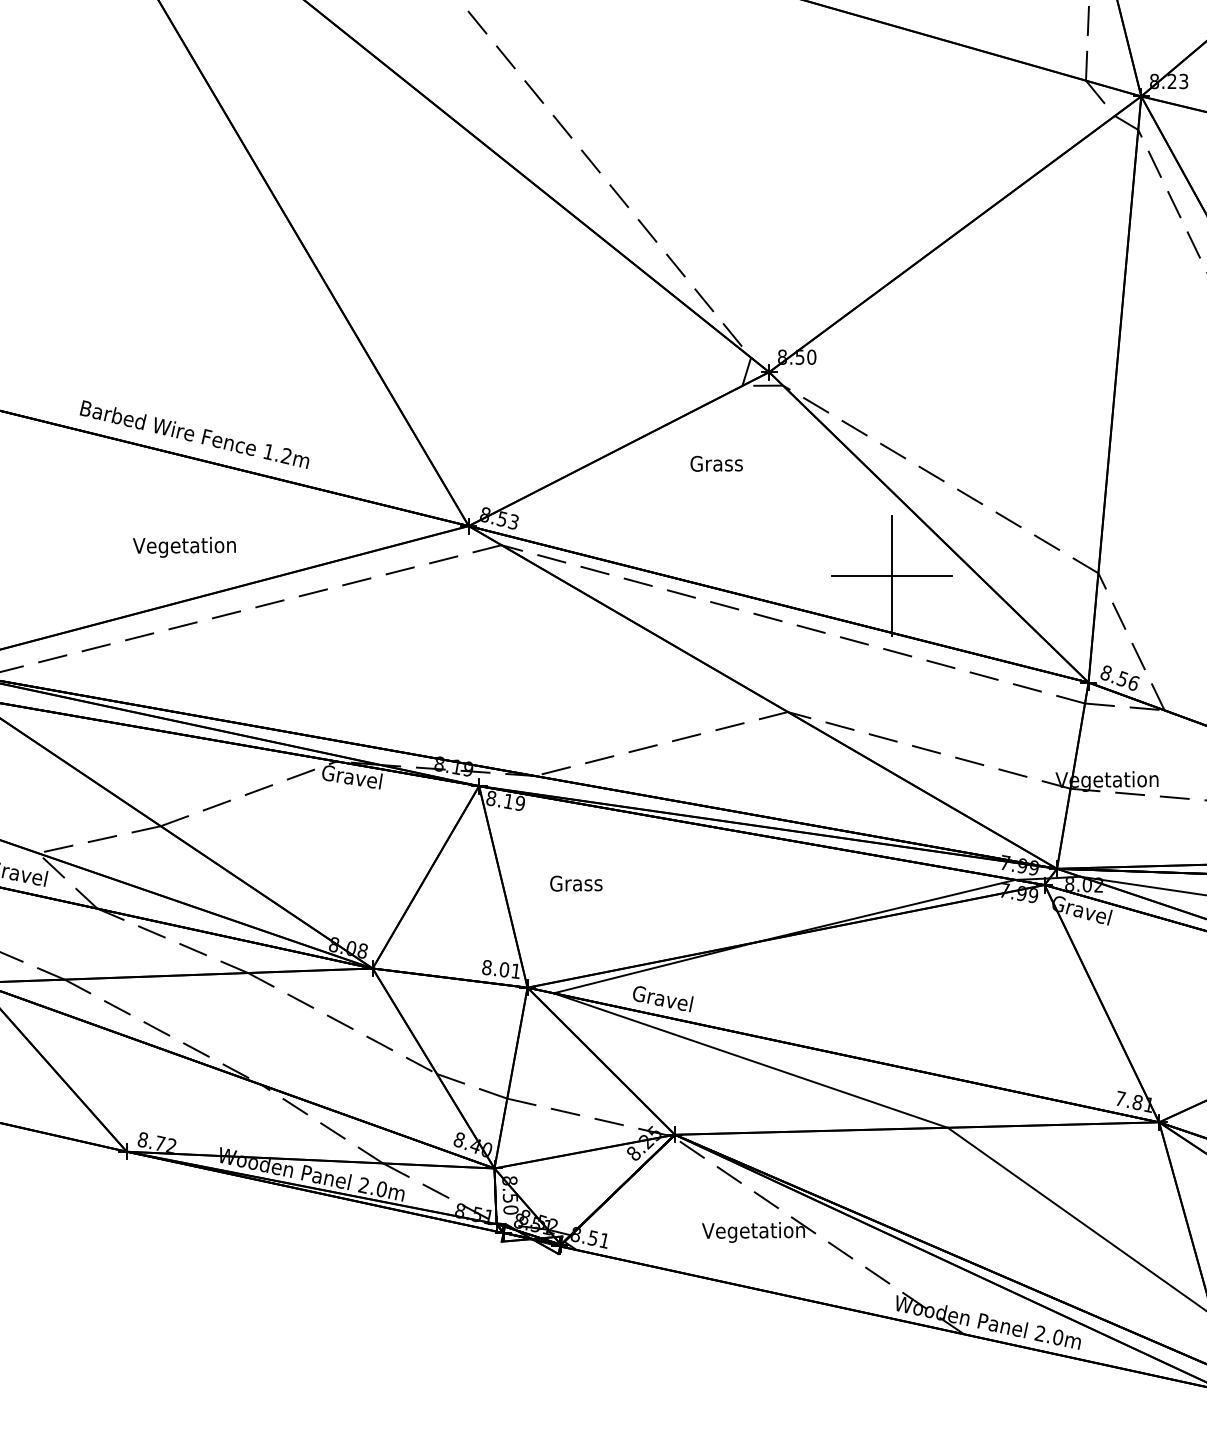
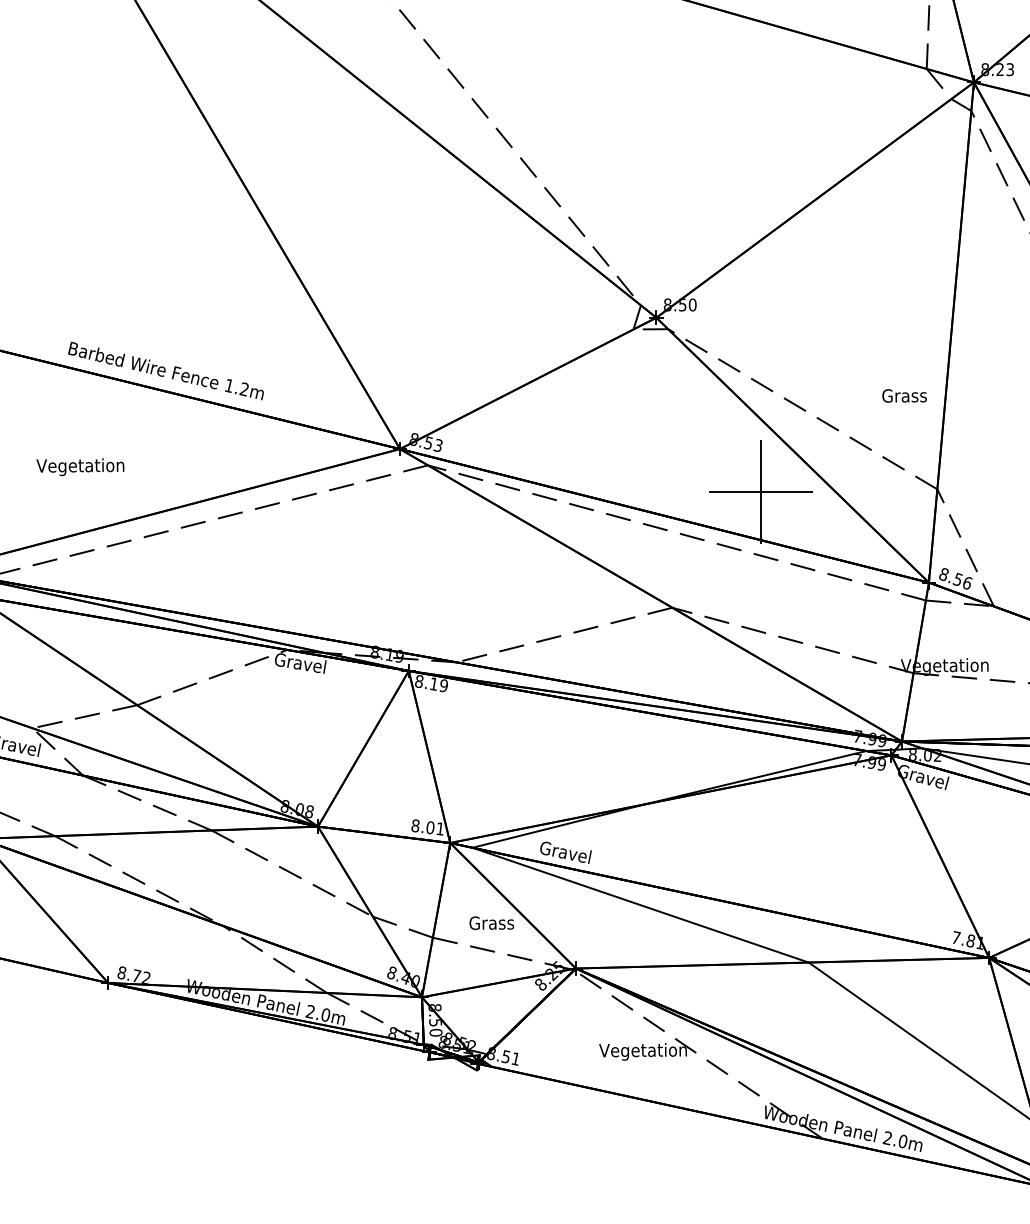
text: (716, 463) -> (904, 395), moved
text: (184, 547) -> (80, 467), moved
text: (575, 882) -> (491, 922), moved

